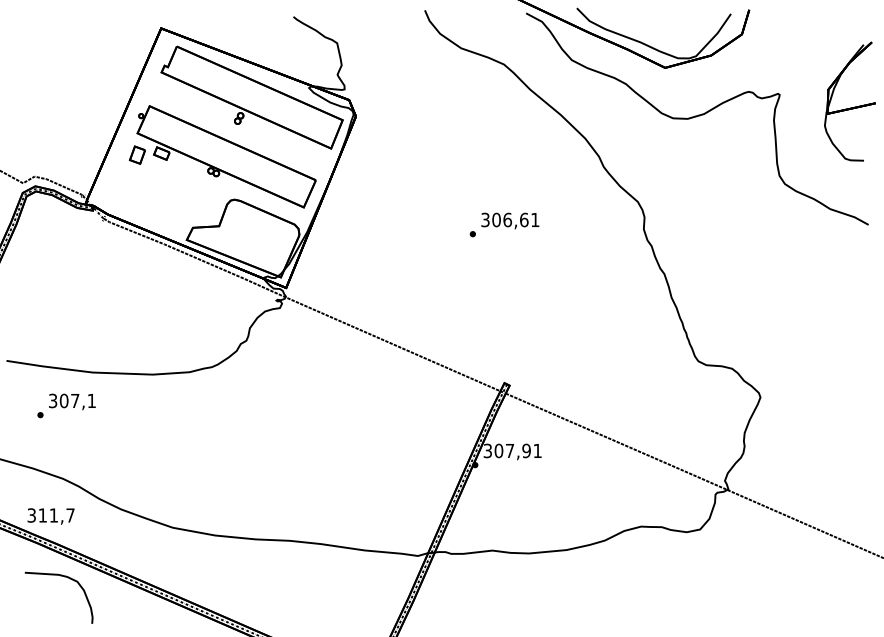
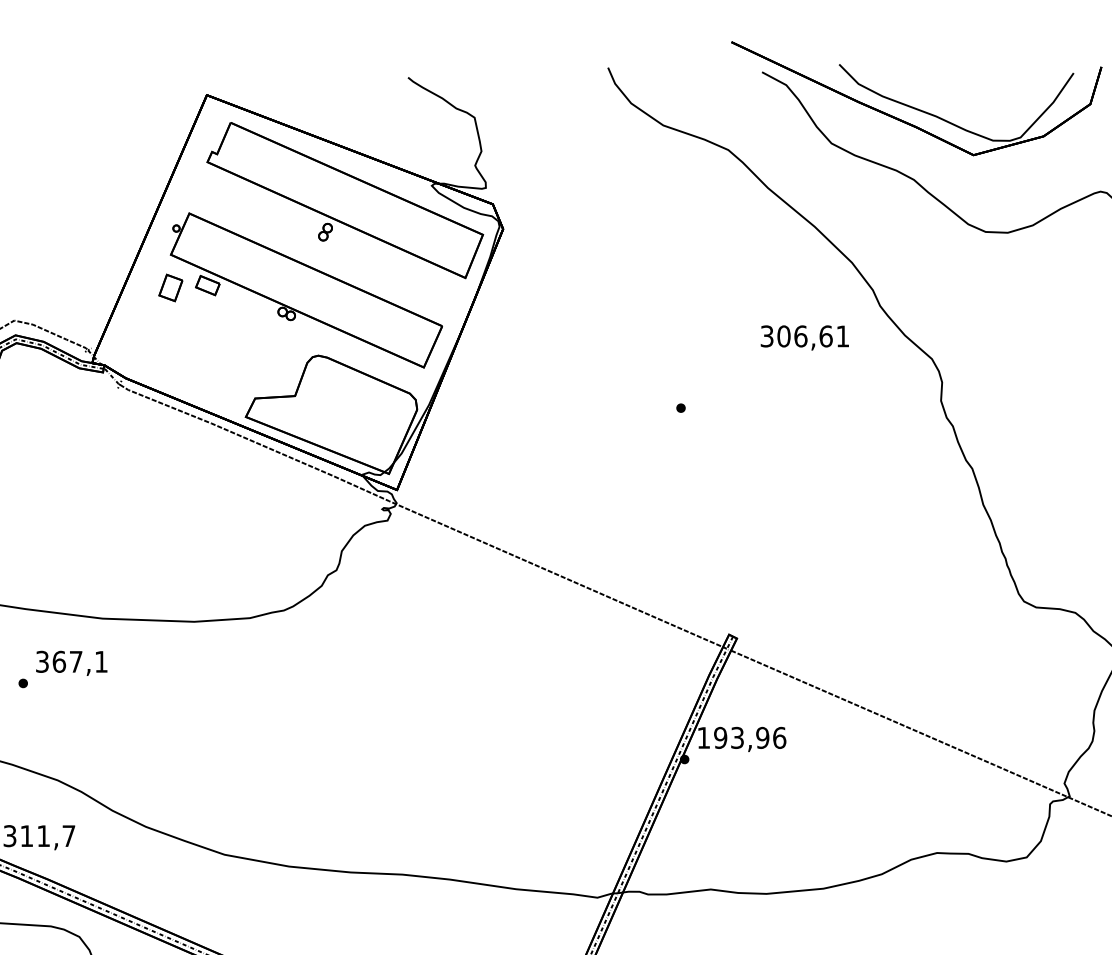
text: (510, 220) -> (805, 337), moved
text: (64, 400) -> (59, 661), 307,1 -> 367,1
text: (512, 450) -> (741, 737), 307,91 -> 193,96

